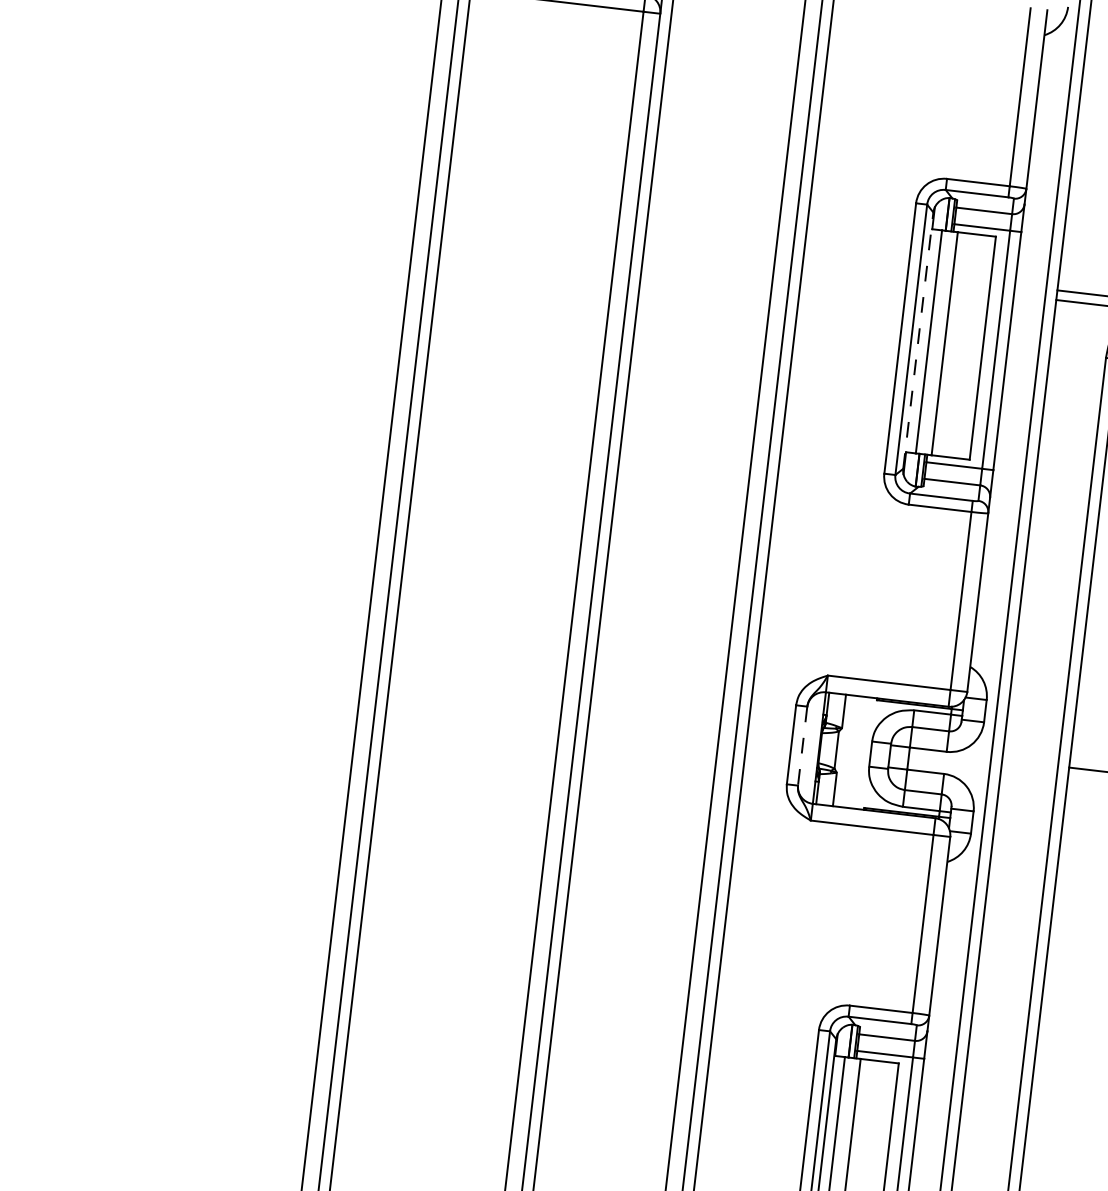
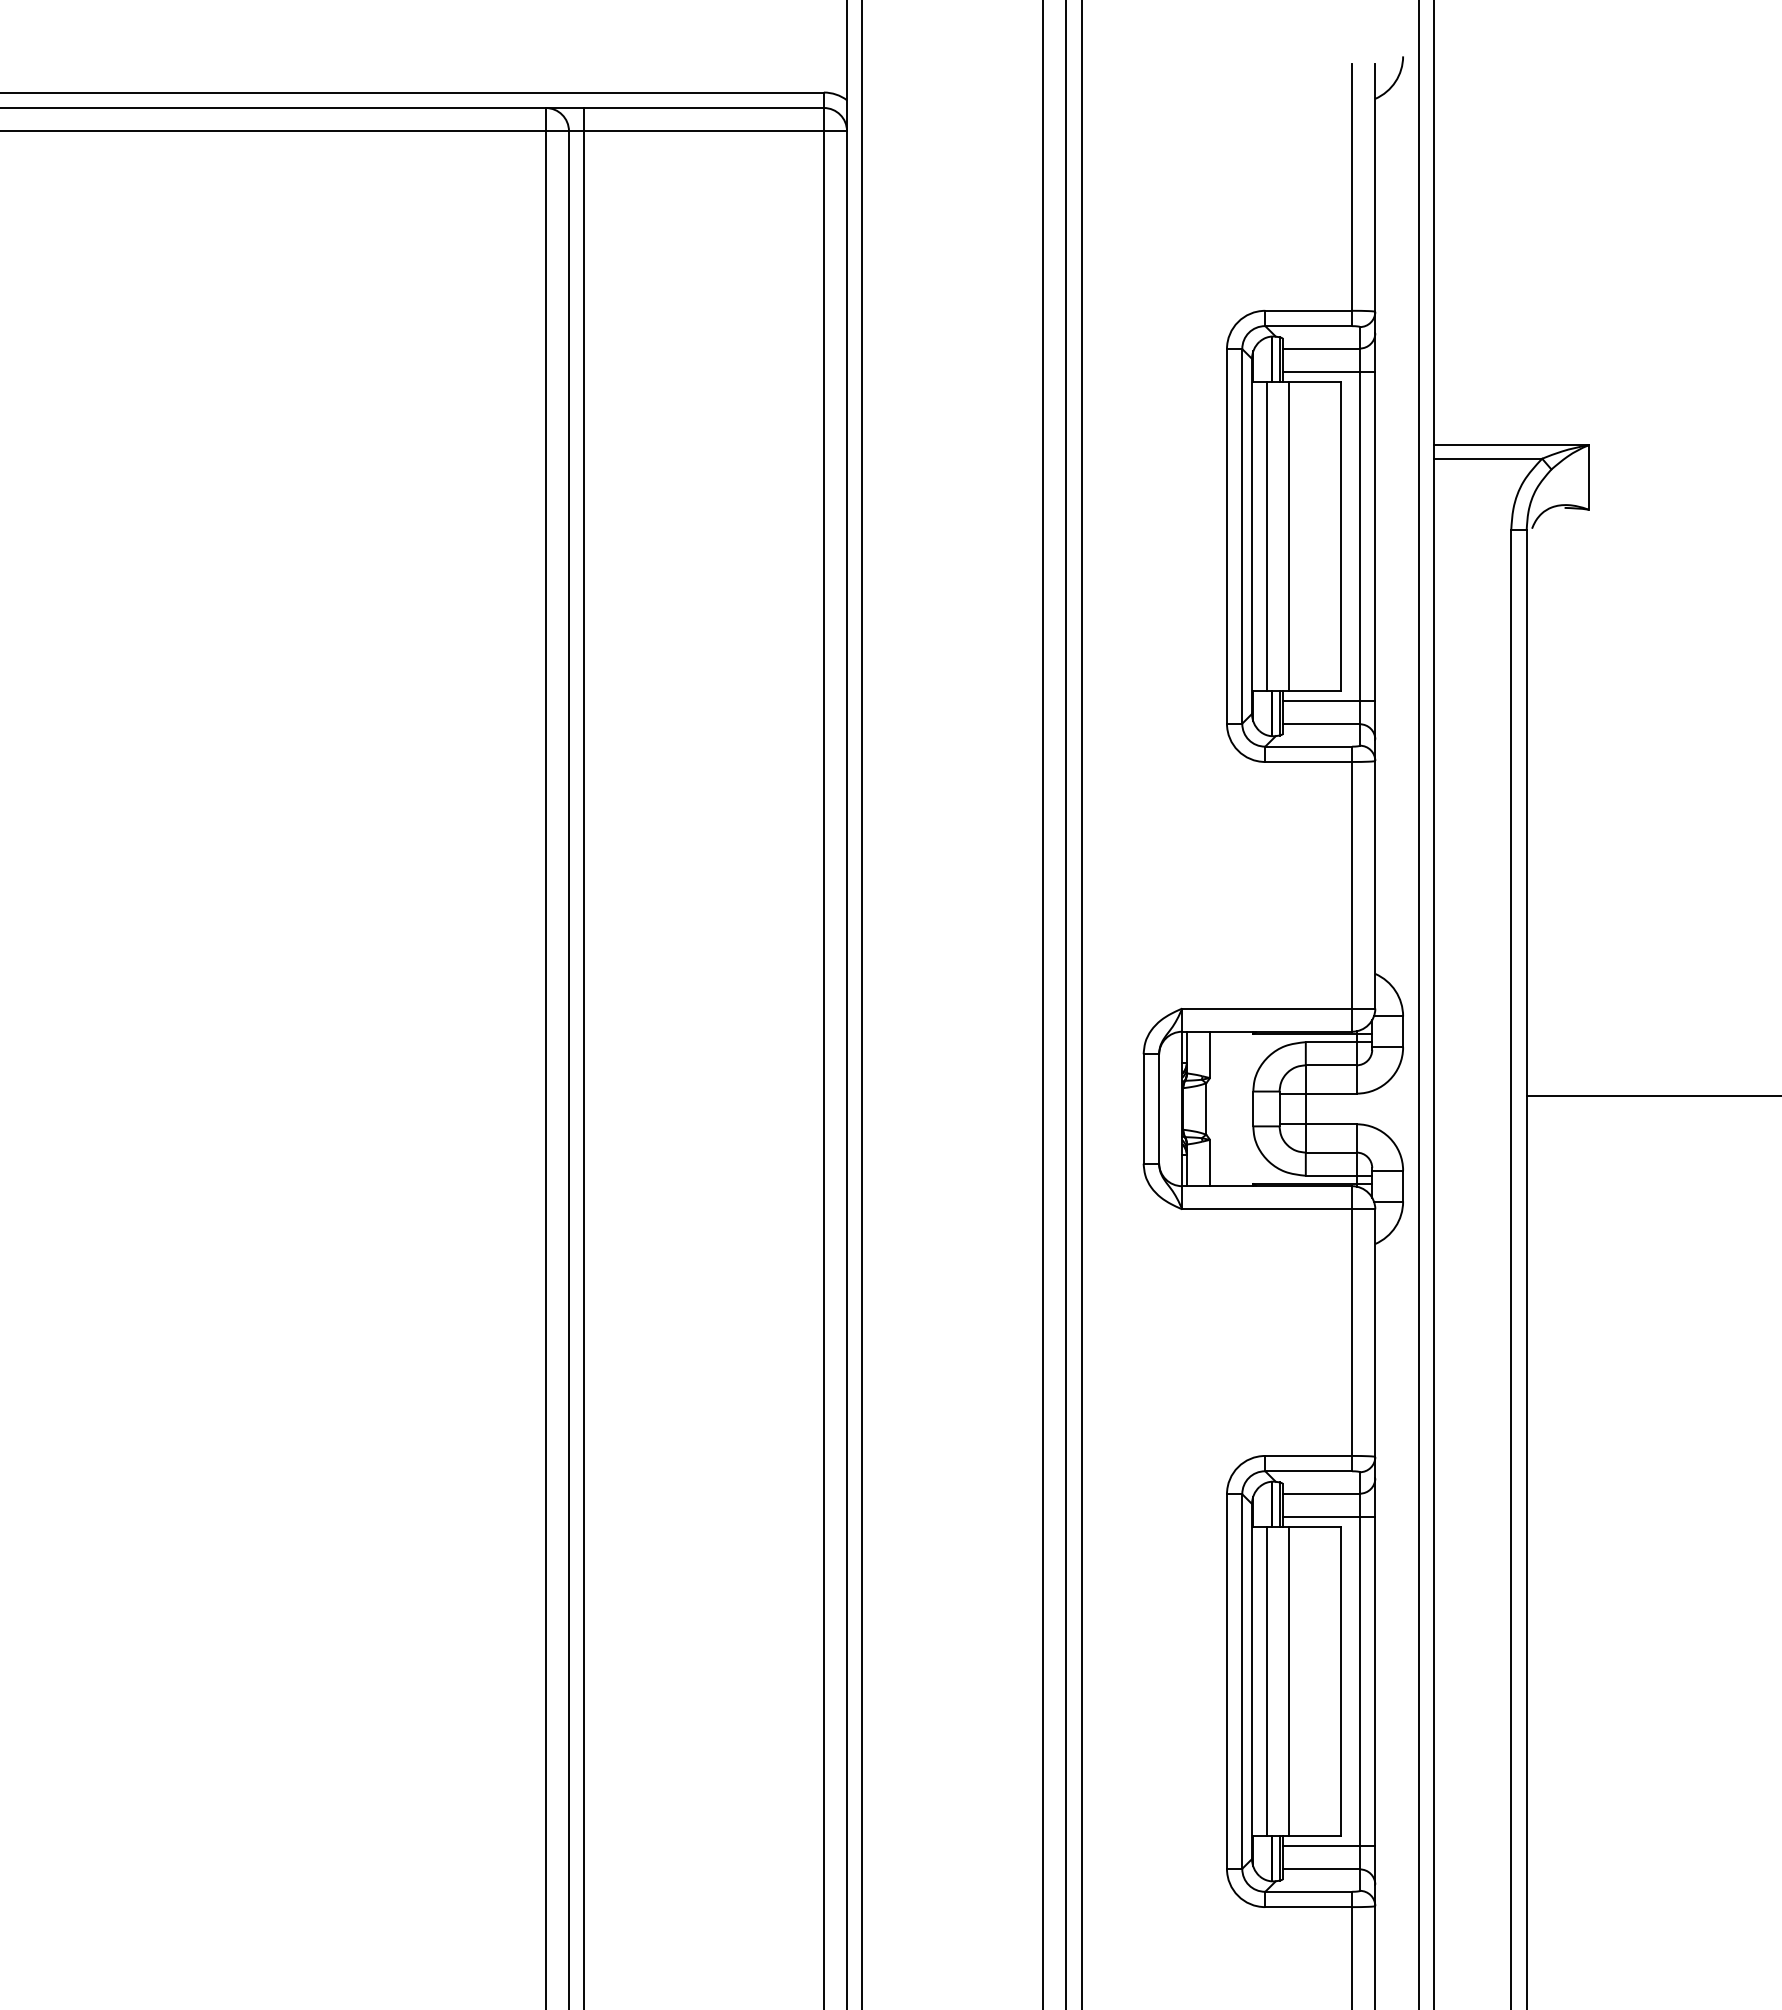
line: (918, 340) -> (1252, 536), dashed -> solid
line: (803, 745) -> (1159, 1108), dashed -> solid

